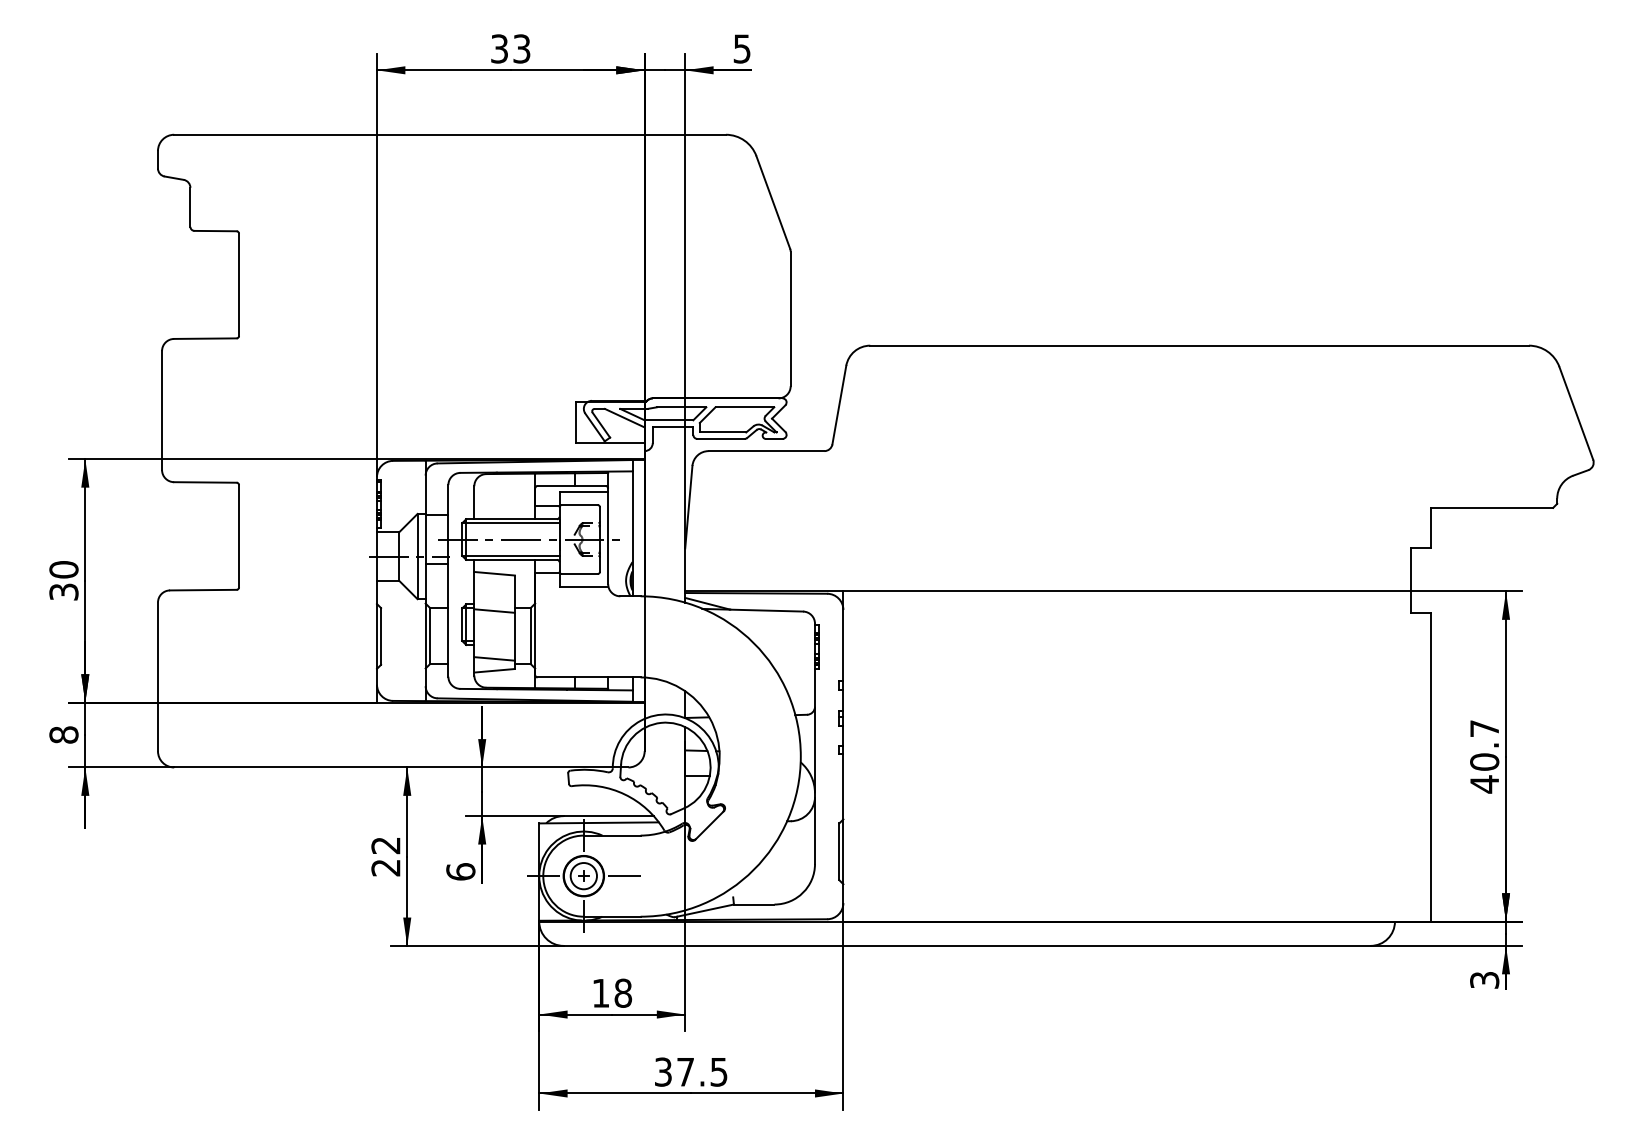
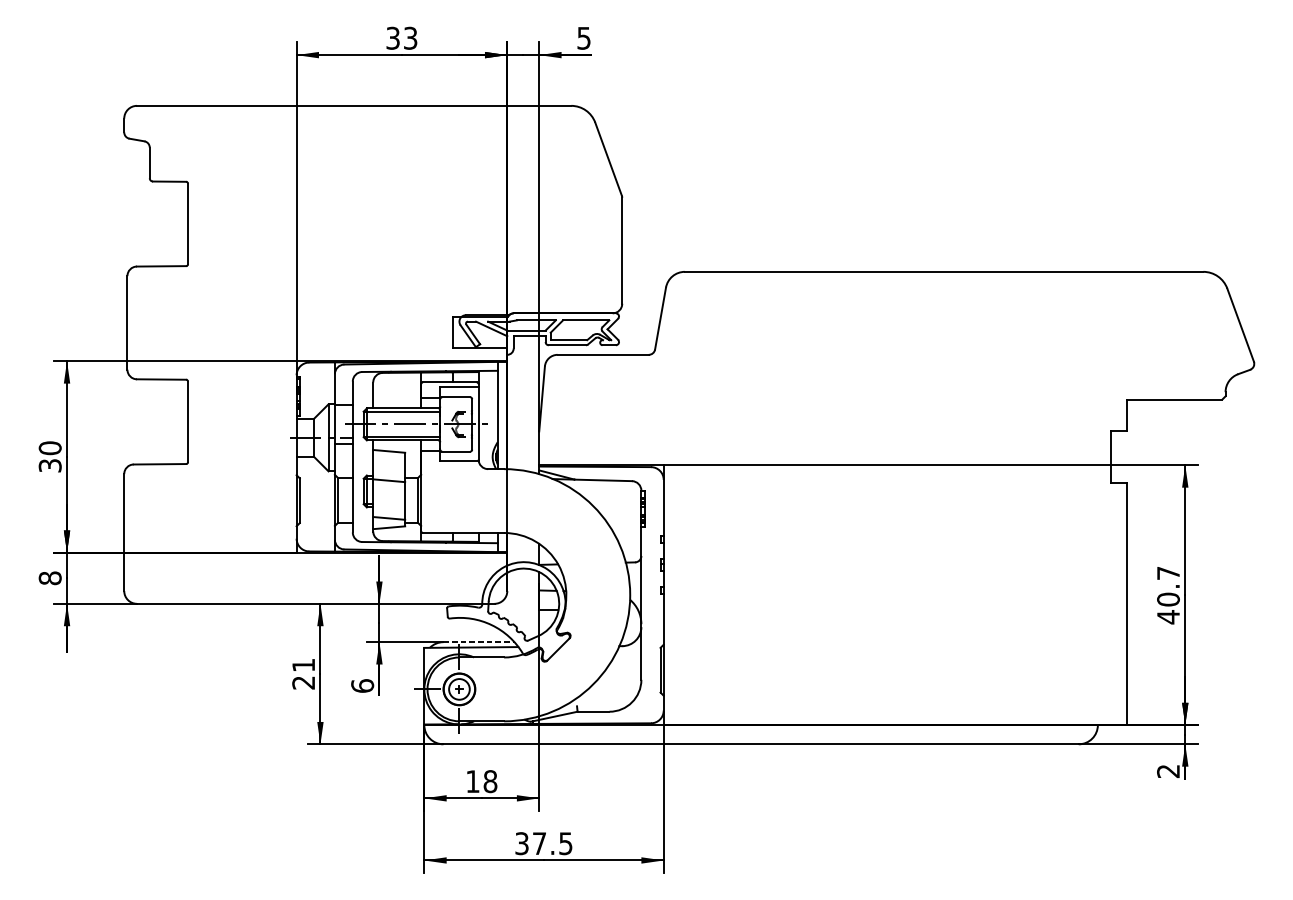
line: (608, 816) -> (478, 642), solid -> dashed
text: (385, 845) -> (303, 665), 22 -> 21
line: (624, 876) -> (491, 689), removed
text: (1484, 980) -> (1168, 771), 3 -> 2

